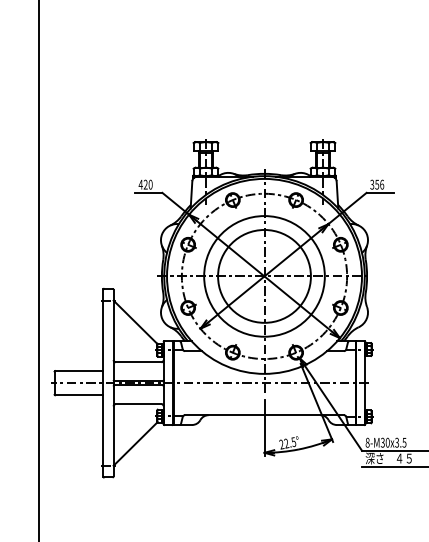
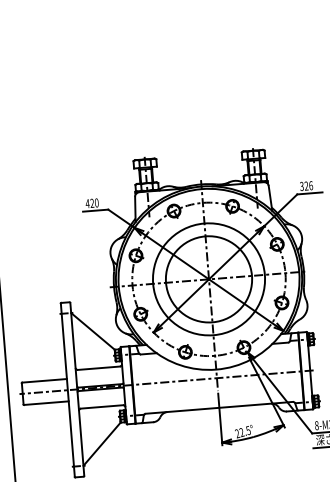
text: (377, 184) -> (306, 185), 356 -> 326

